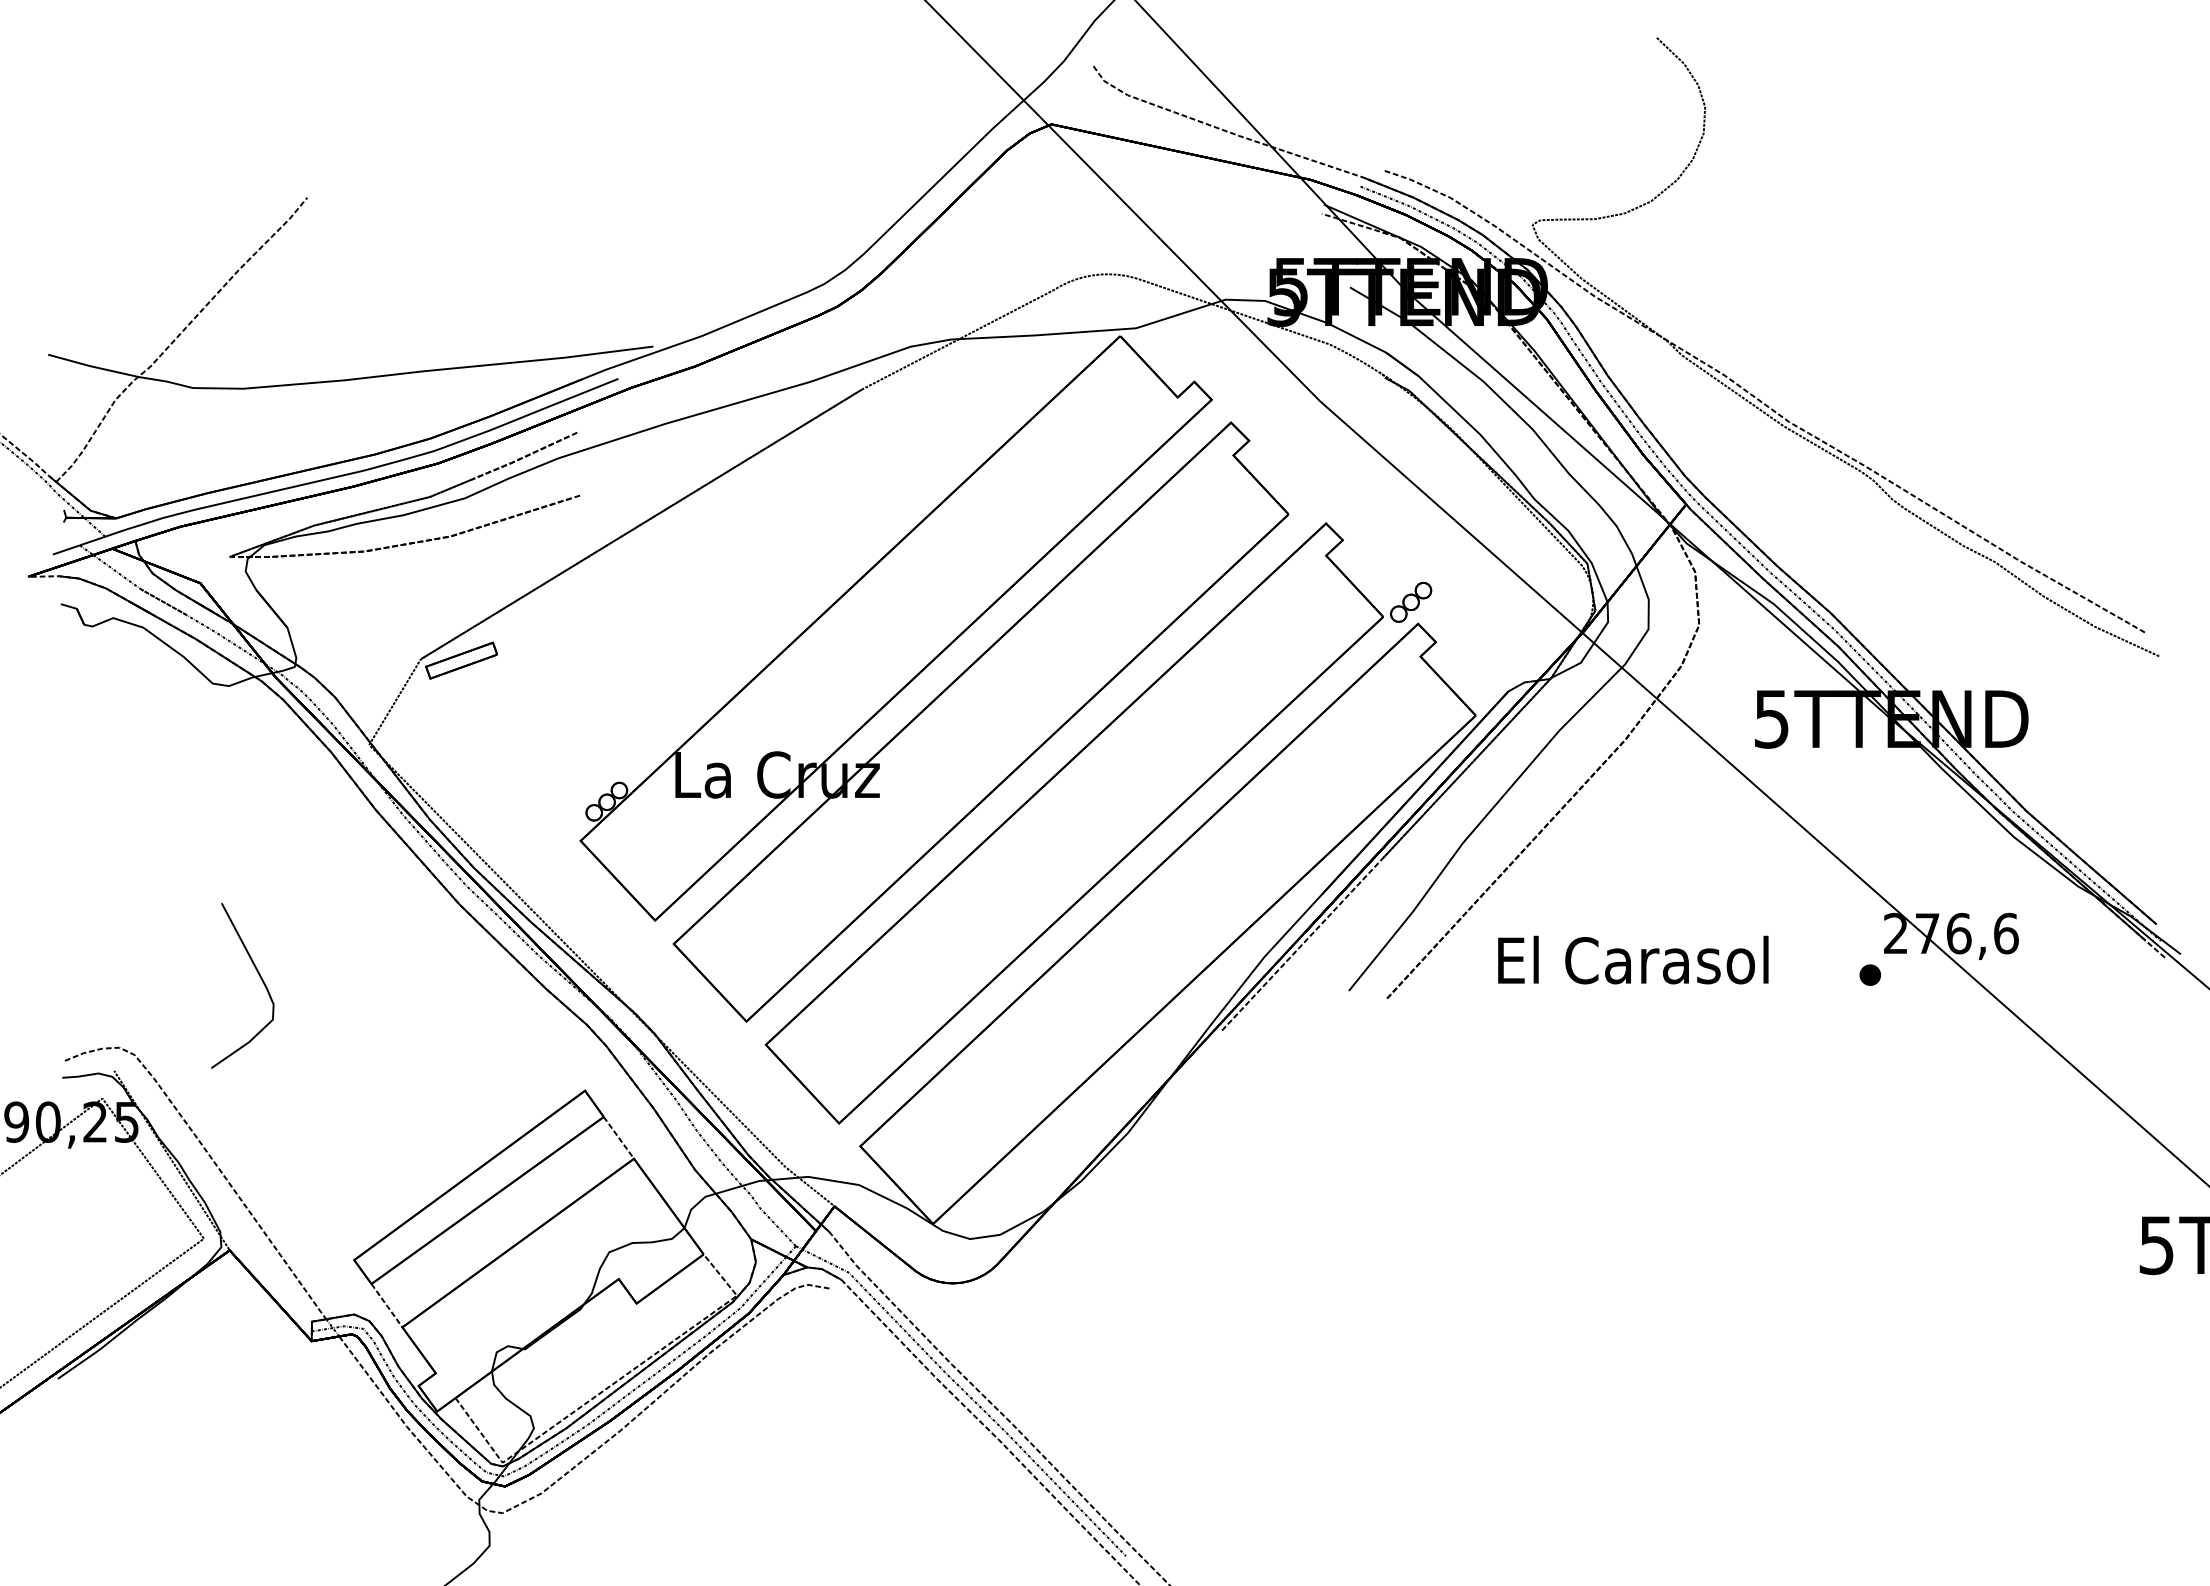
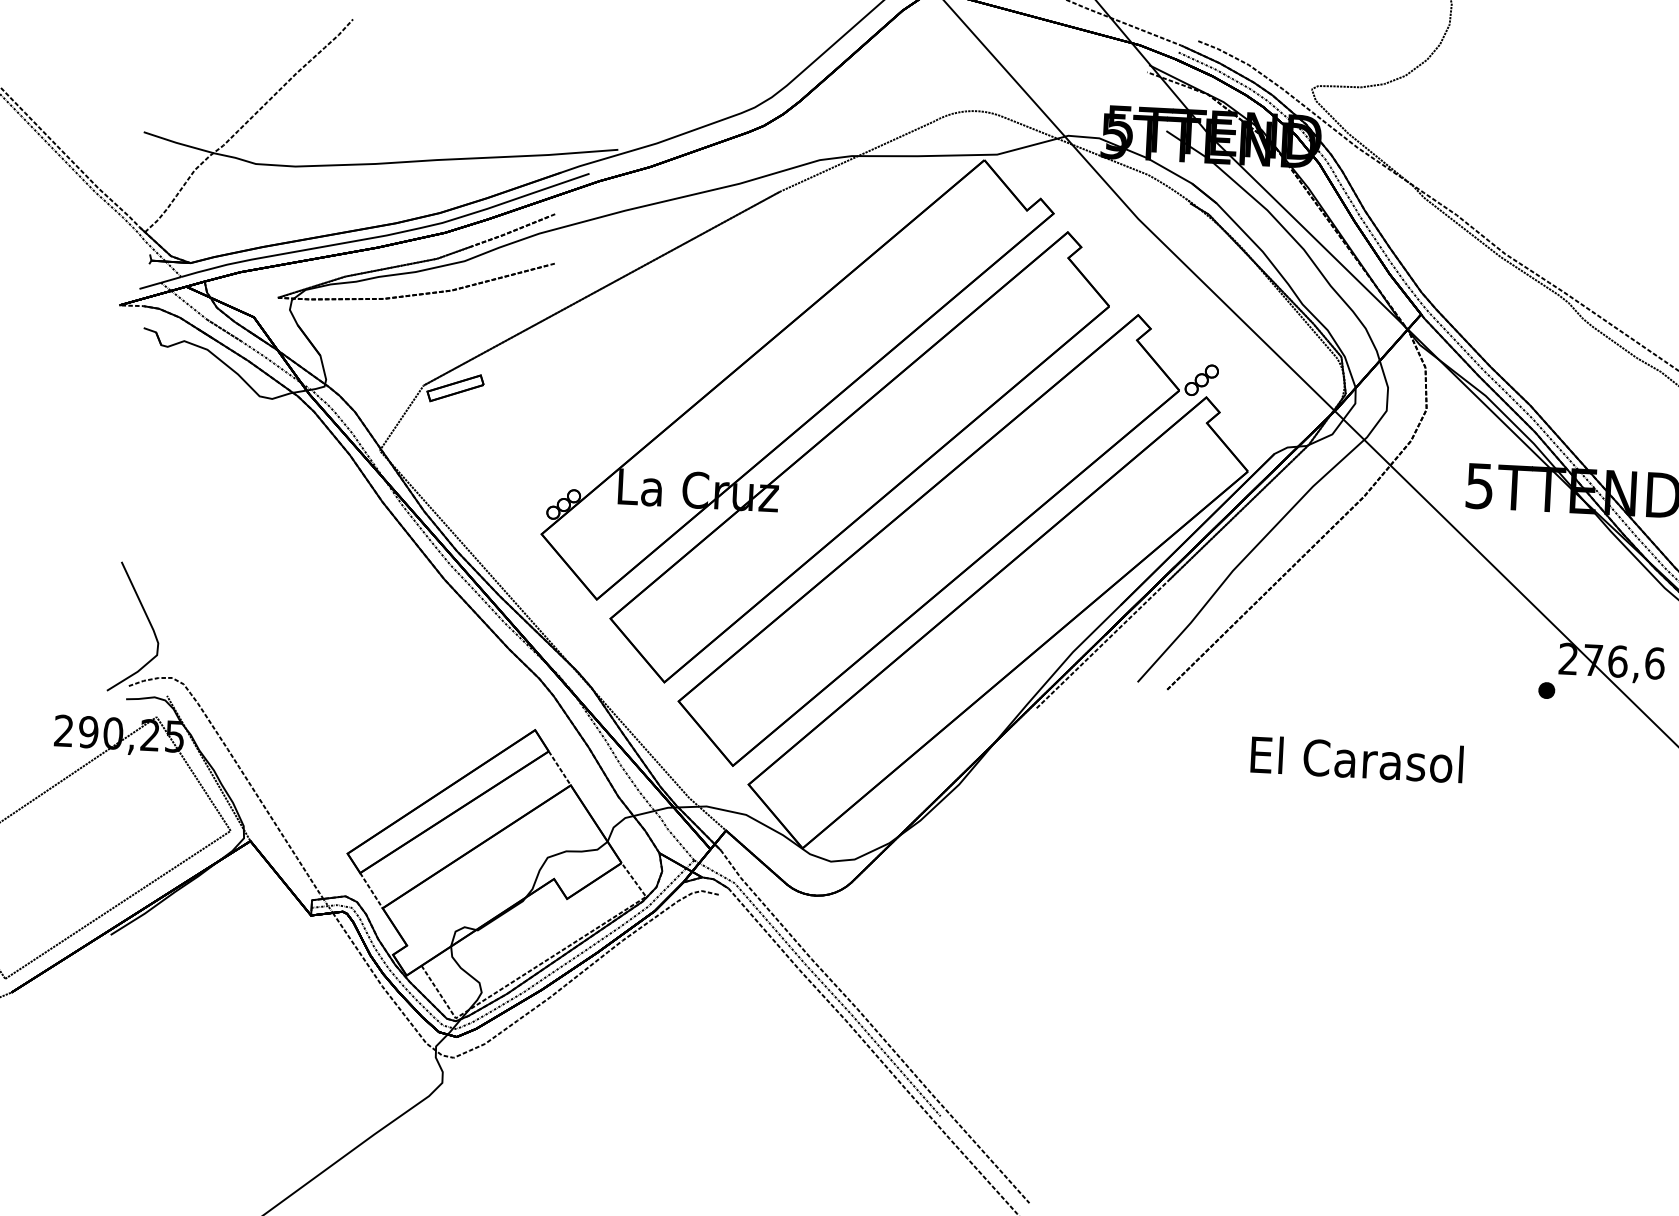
text: (1633, 959) -> (1357, 759), moved
curve: (257, 973) -> (146, 618), moved

